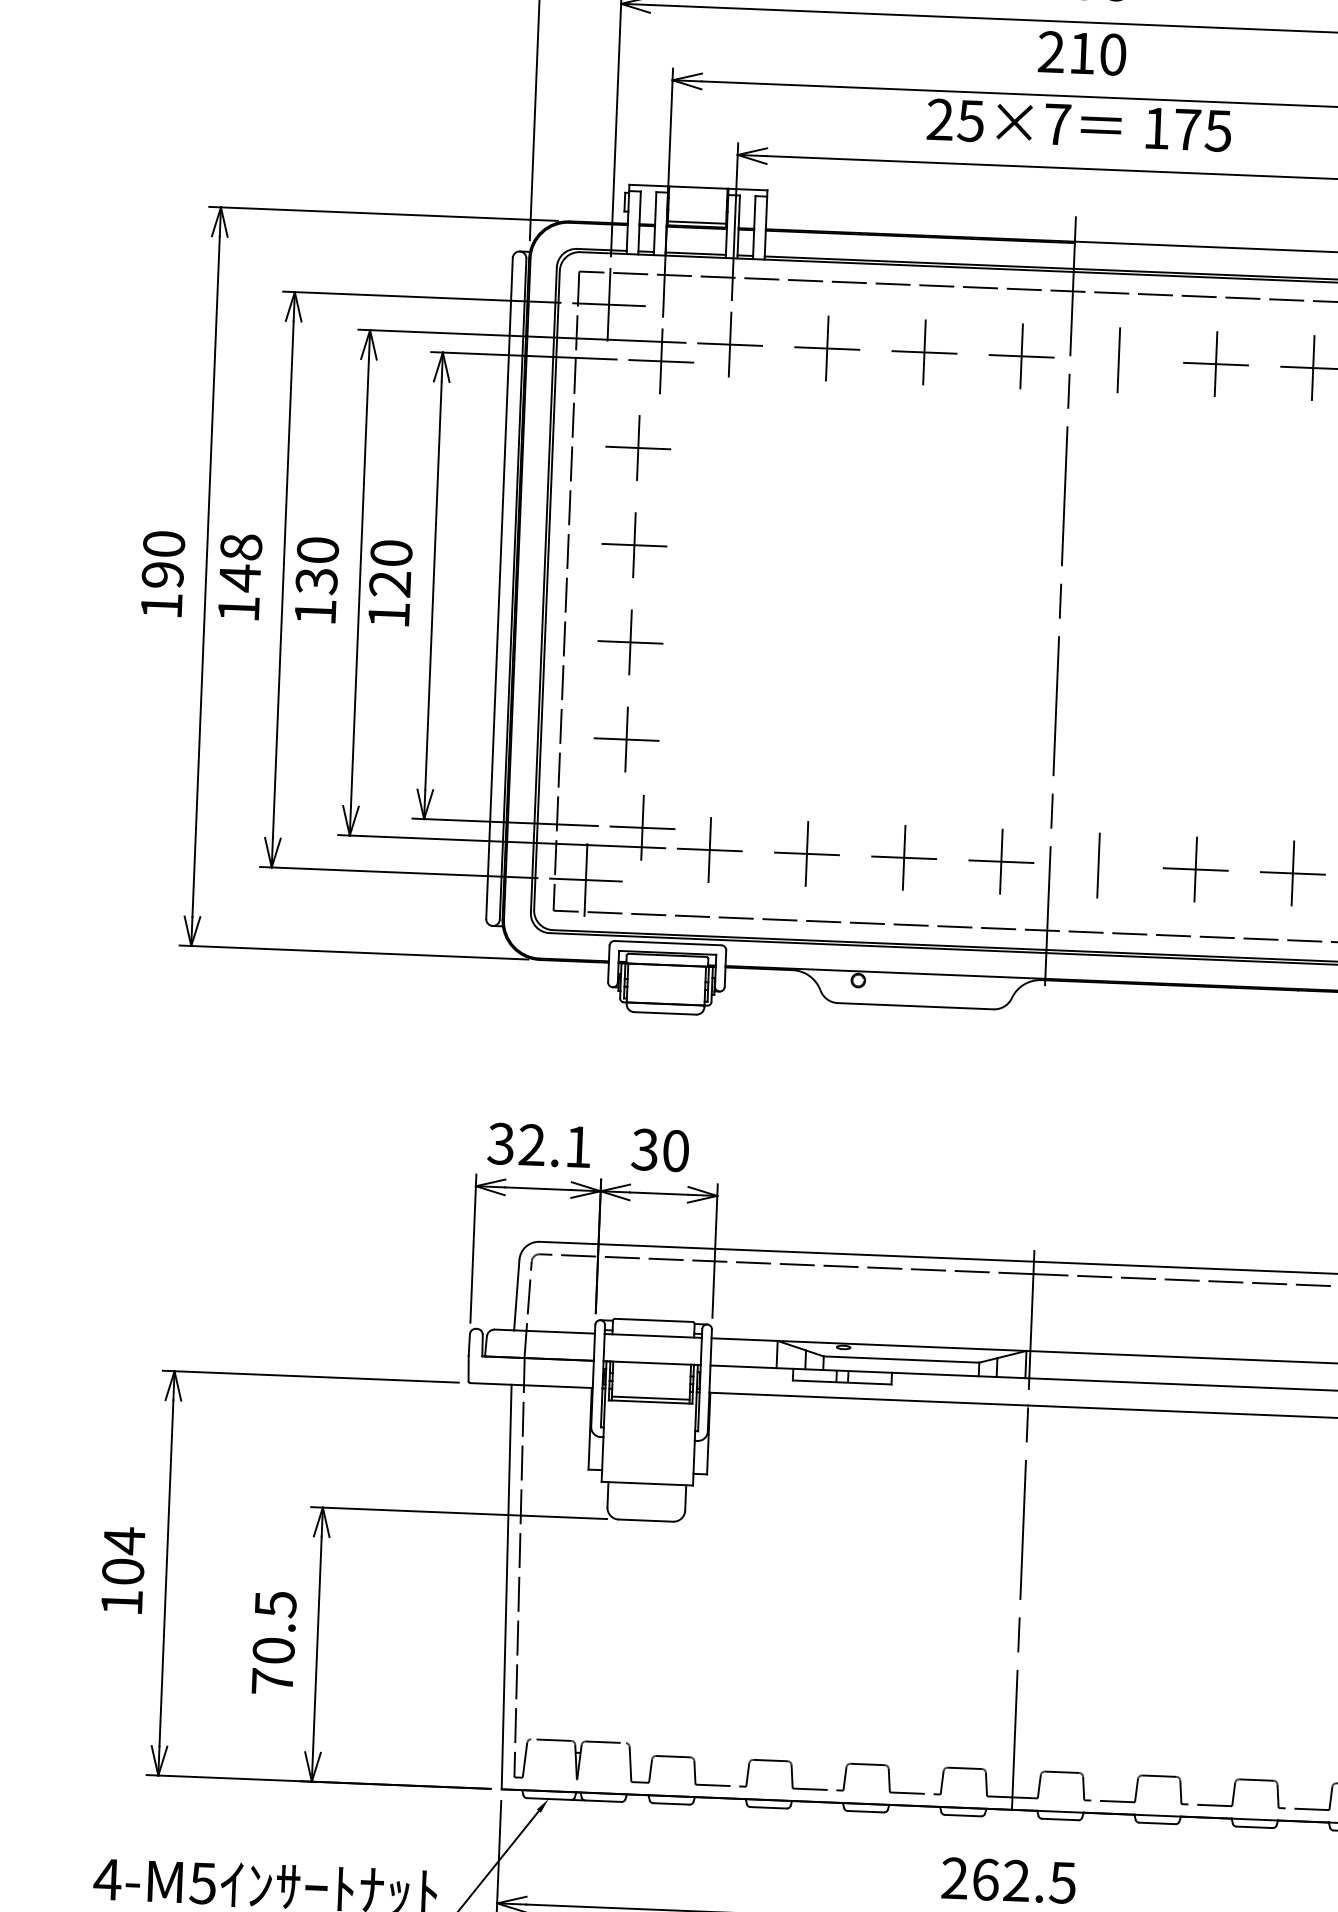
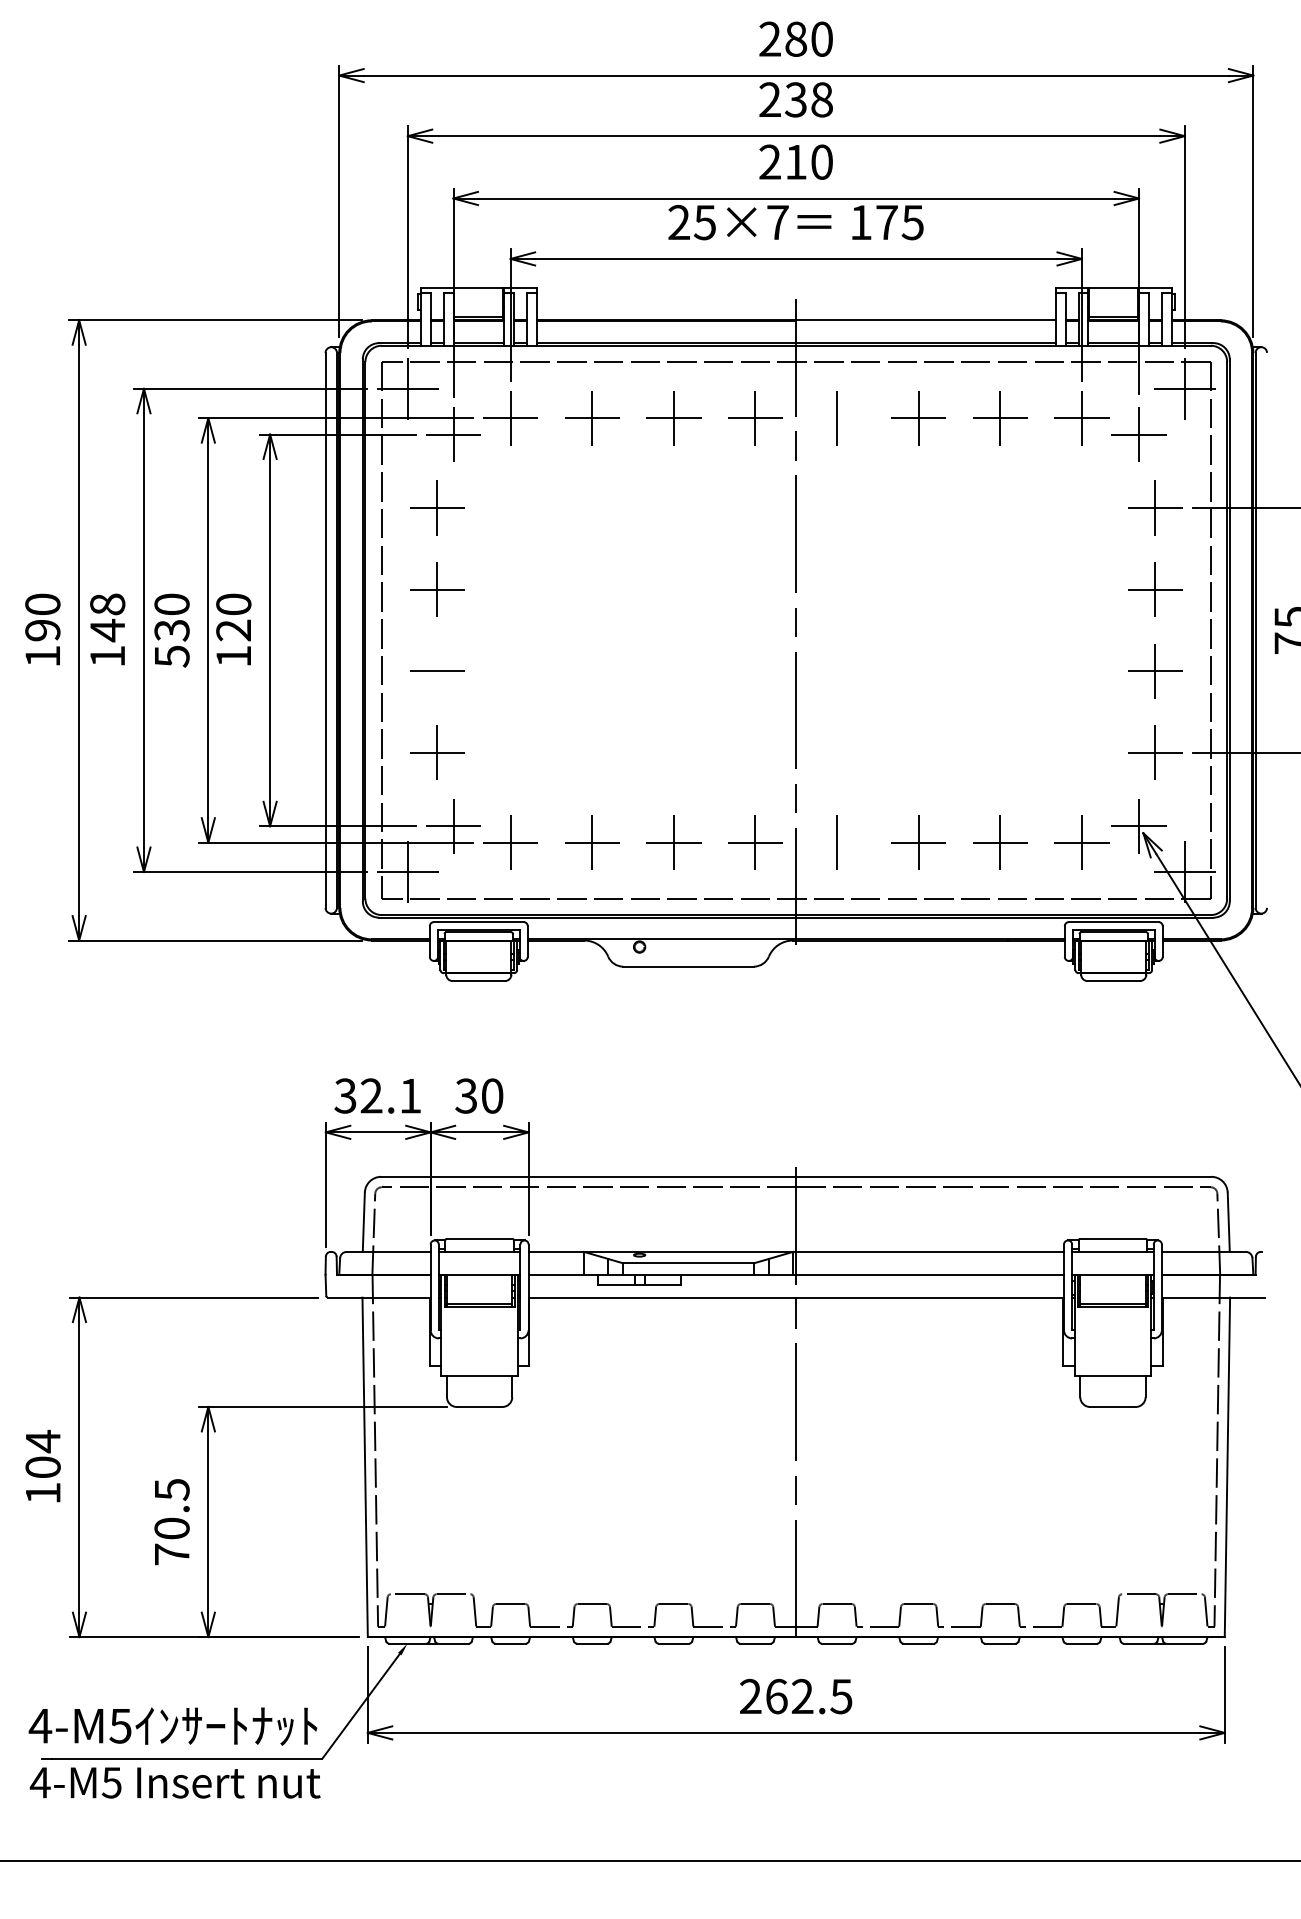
text: (316, 612) -> (172, 656), 130 -> 530
line: (630, 641) -> (437, 670), removed

